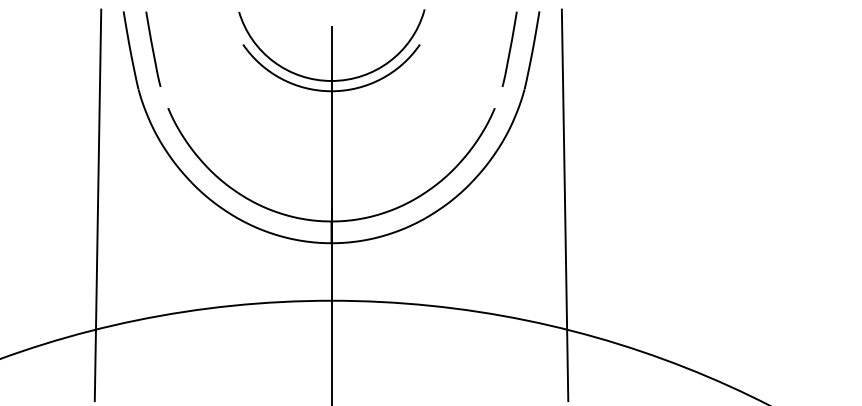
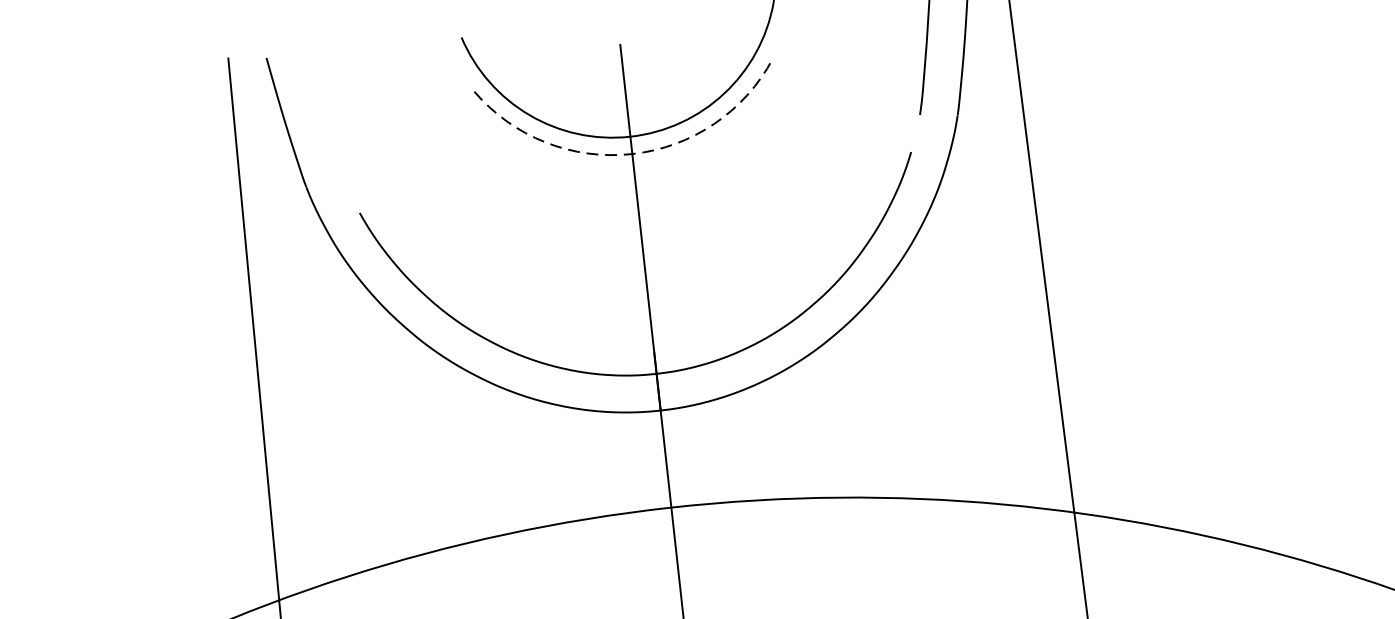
line: (153, 48) -> (323, 115), removed
arc: (331, 91) -> (632, 154), solid -> dashed

